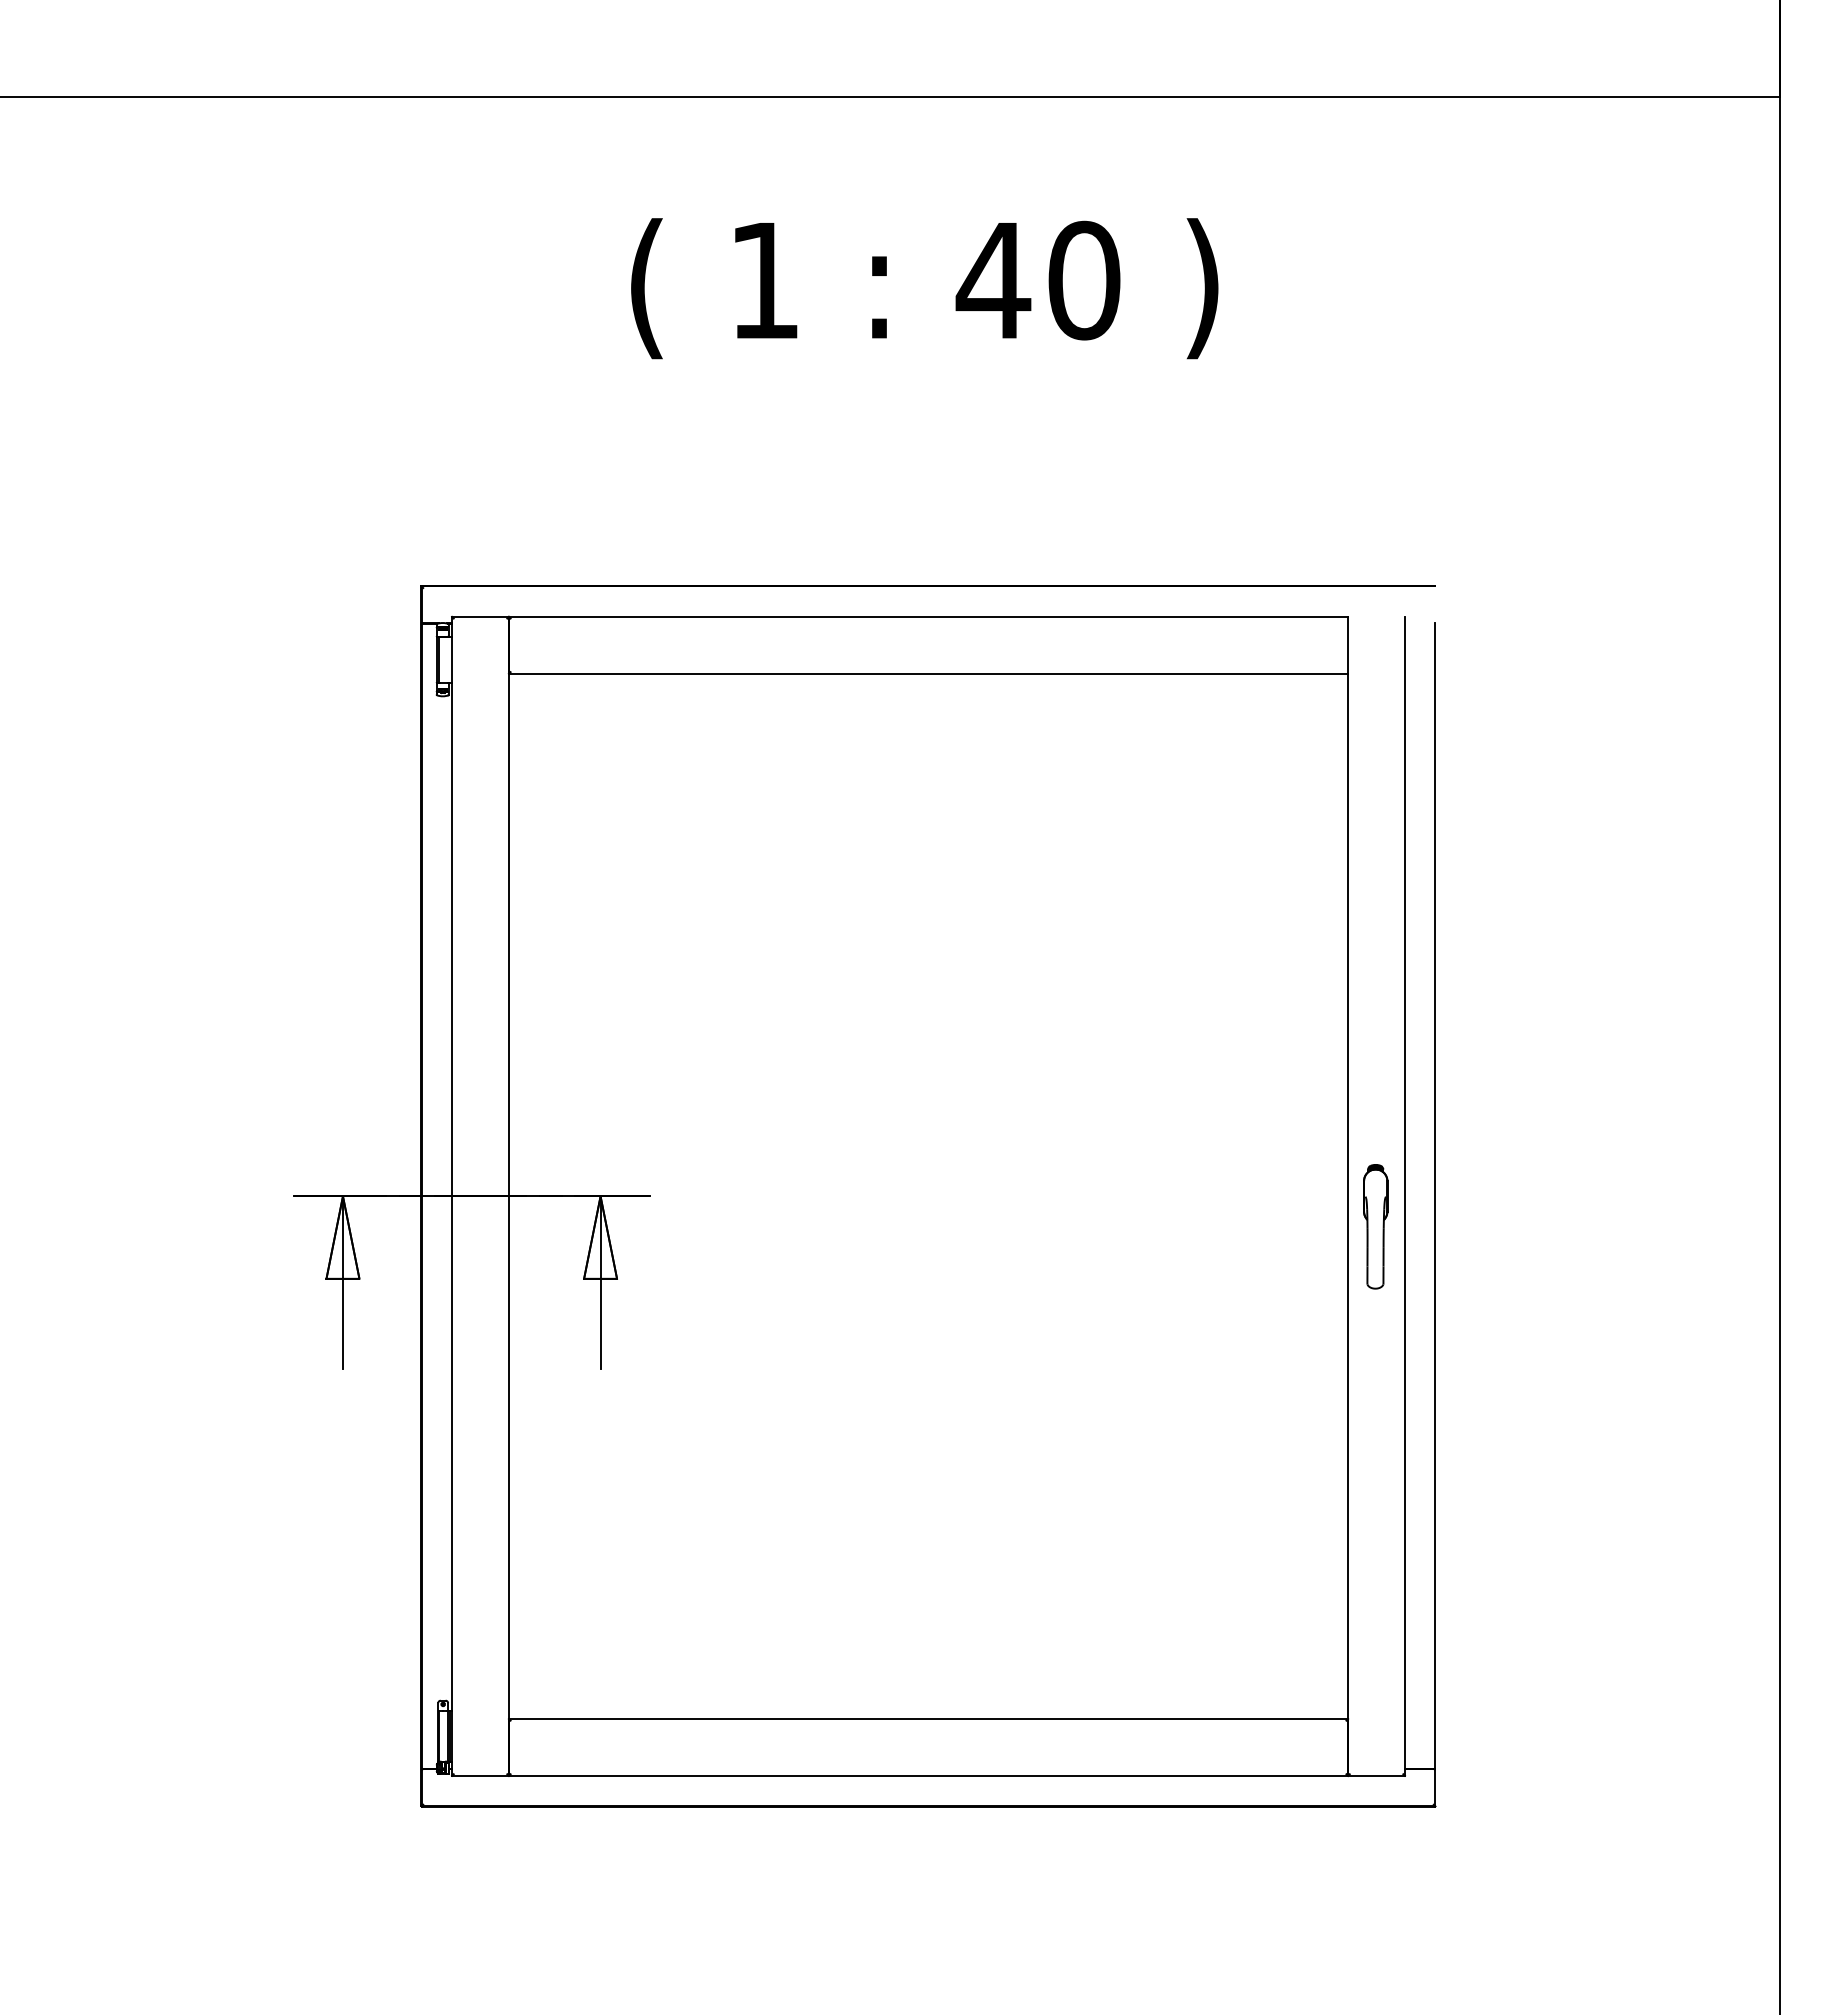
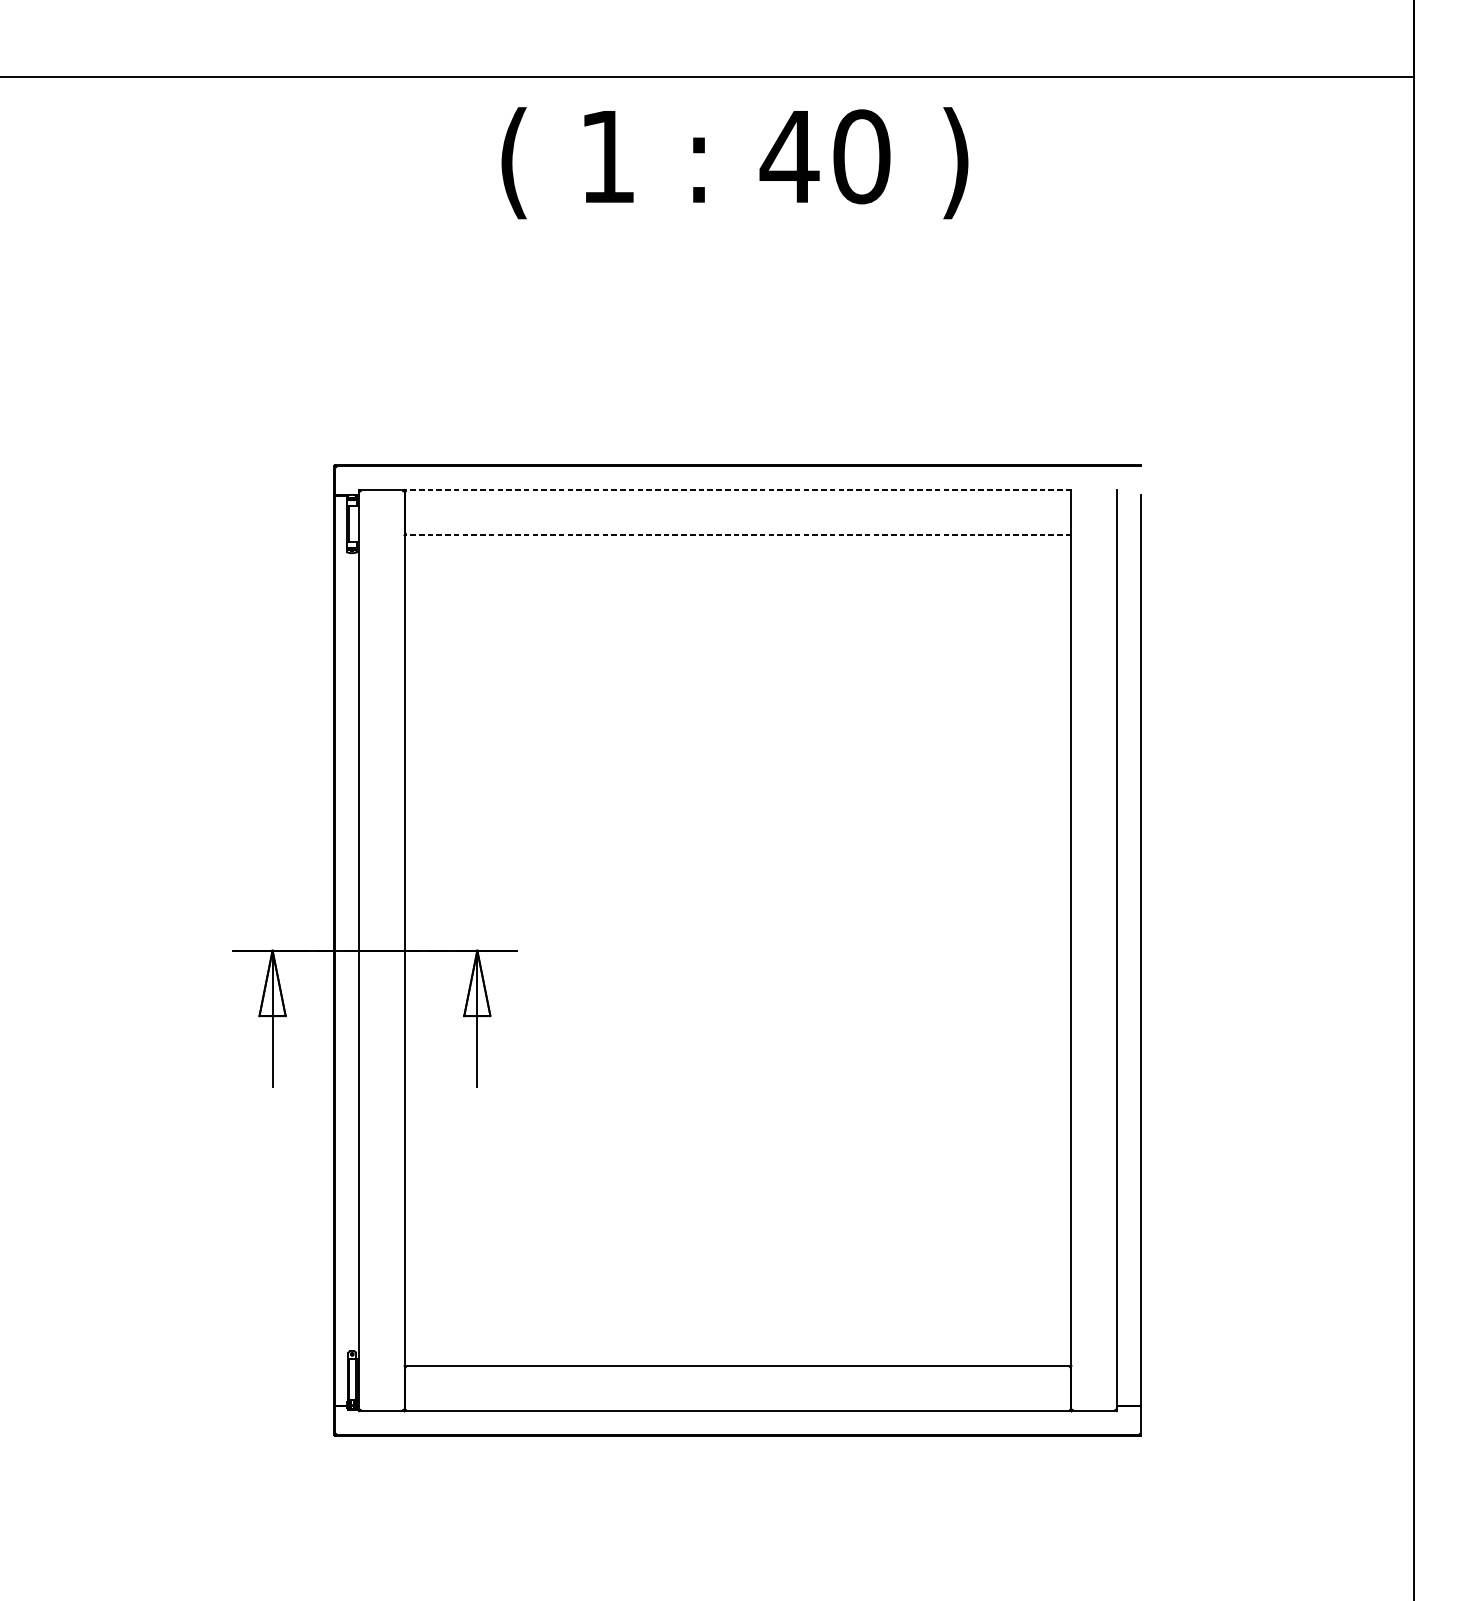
text: (924, 288) -> (734, 163), moved
line: (928, 616) -> (737, 489), solid -> dashed
line: (928, 673) -> (737, 535), solid -> dashed
part: (1375, 1226) -> (1093, 974), removed

